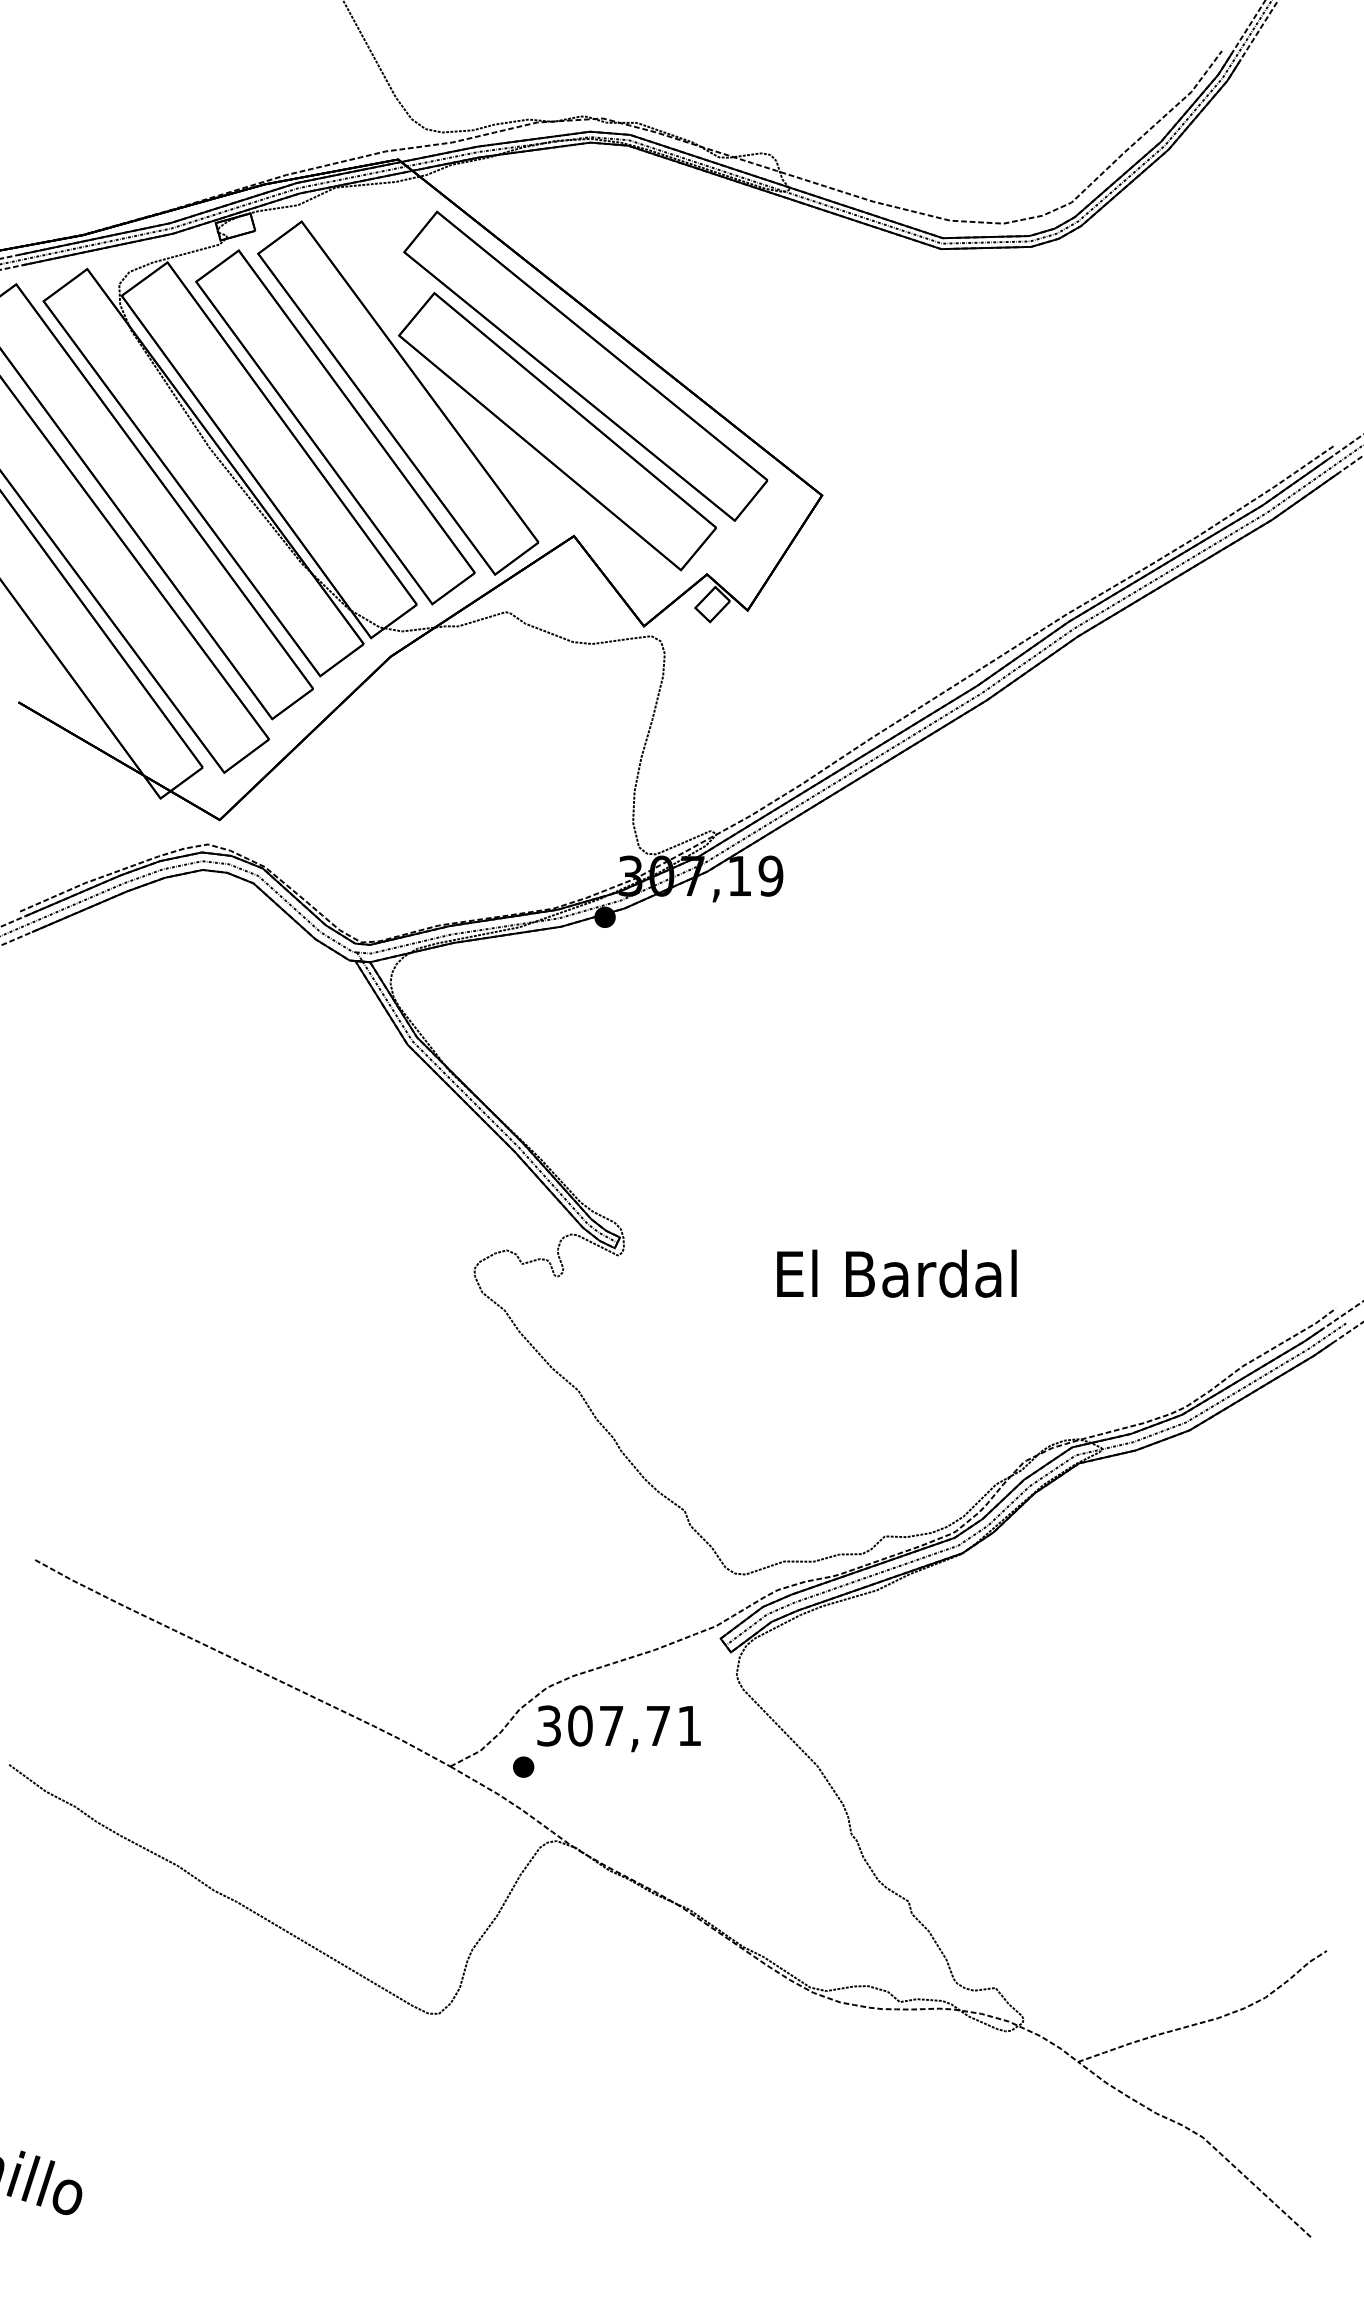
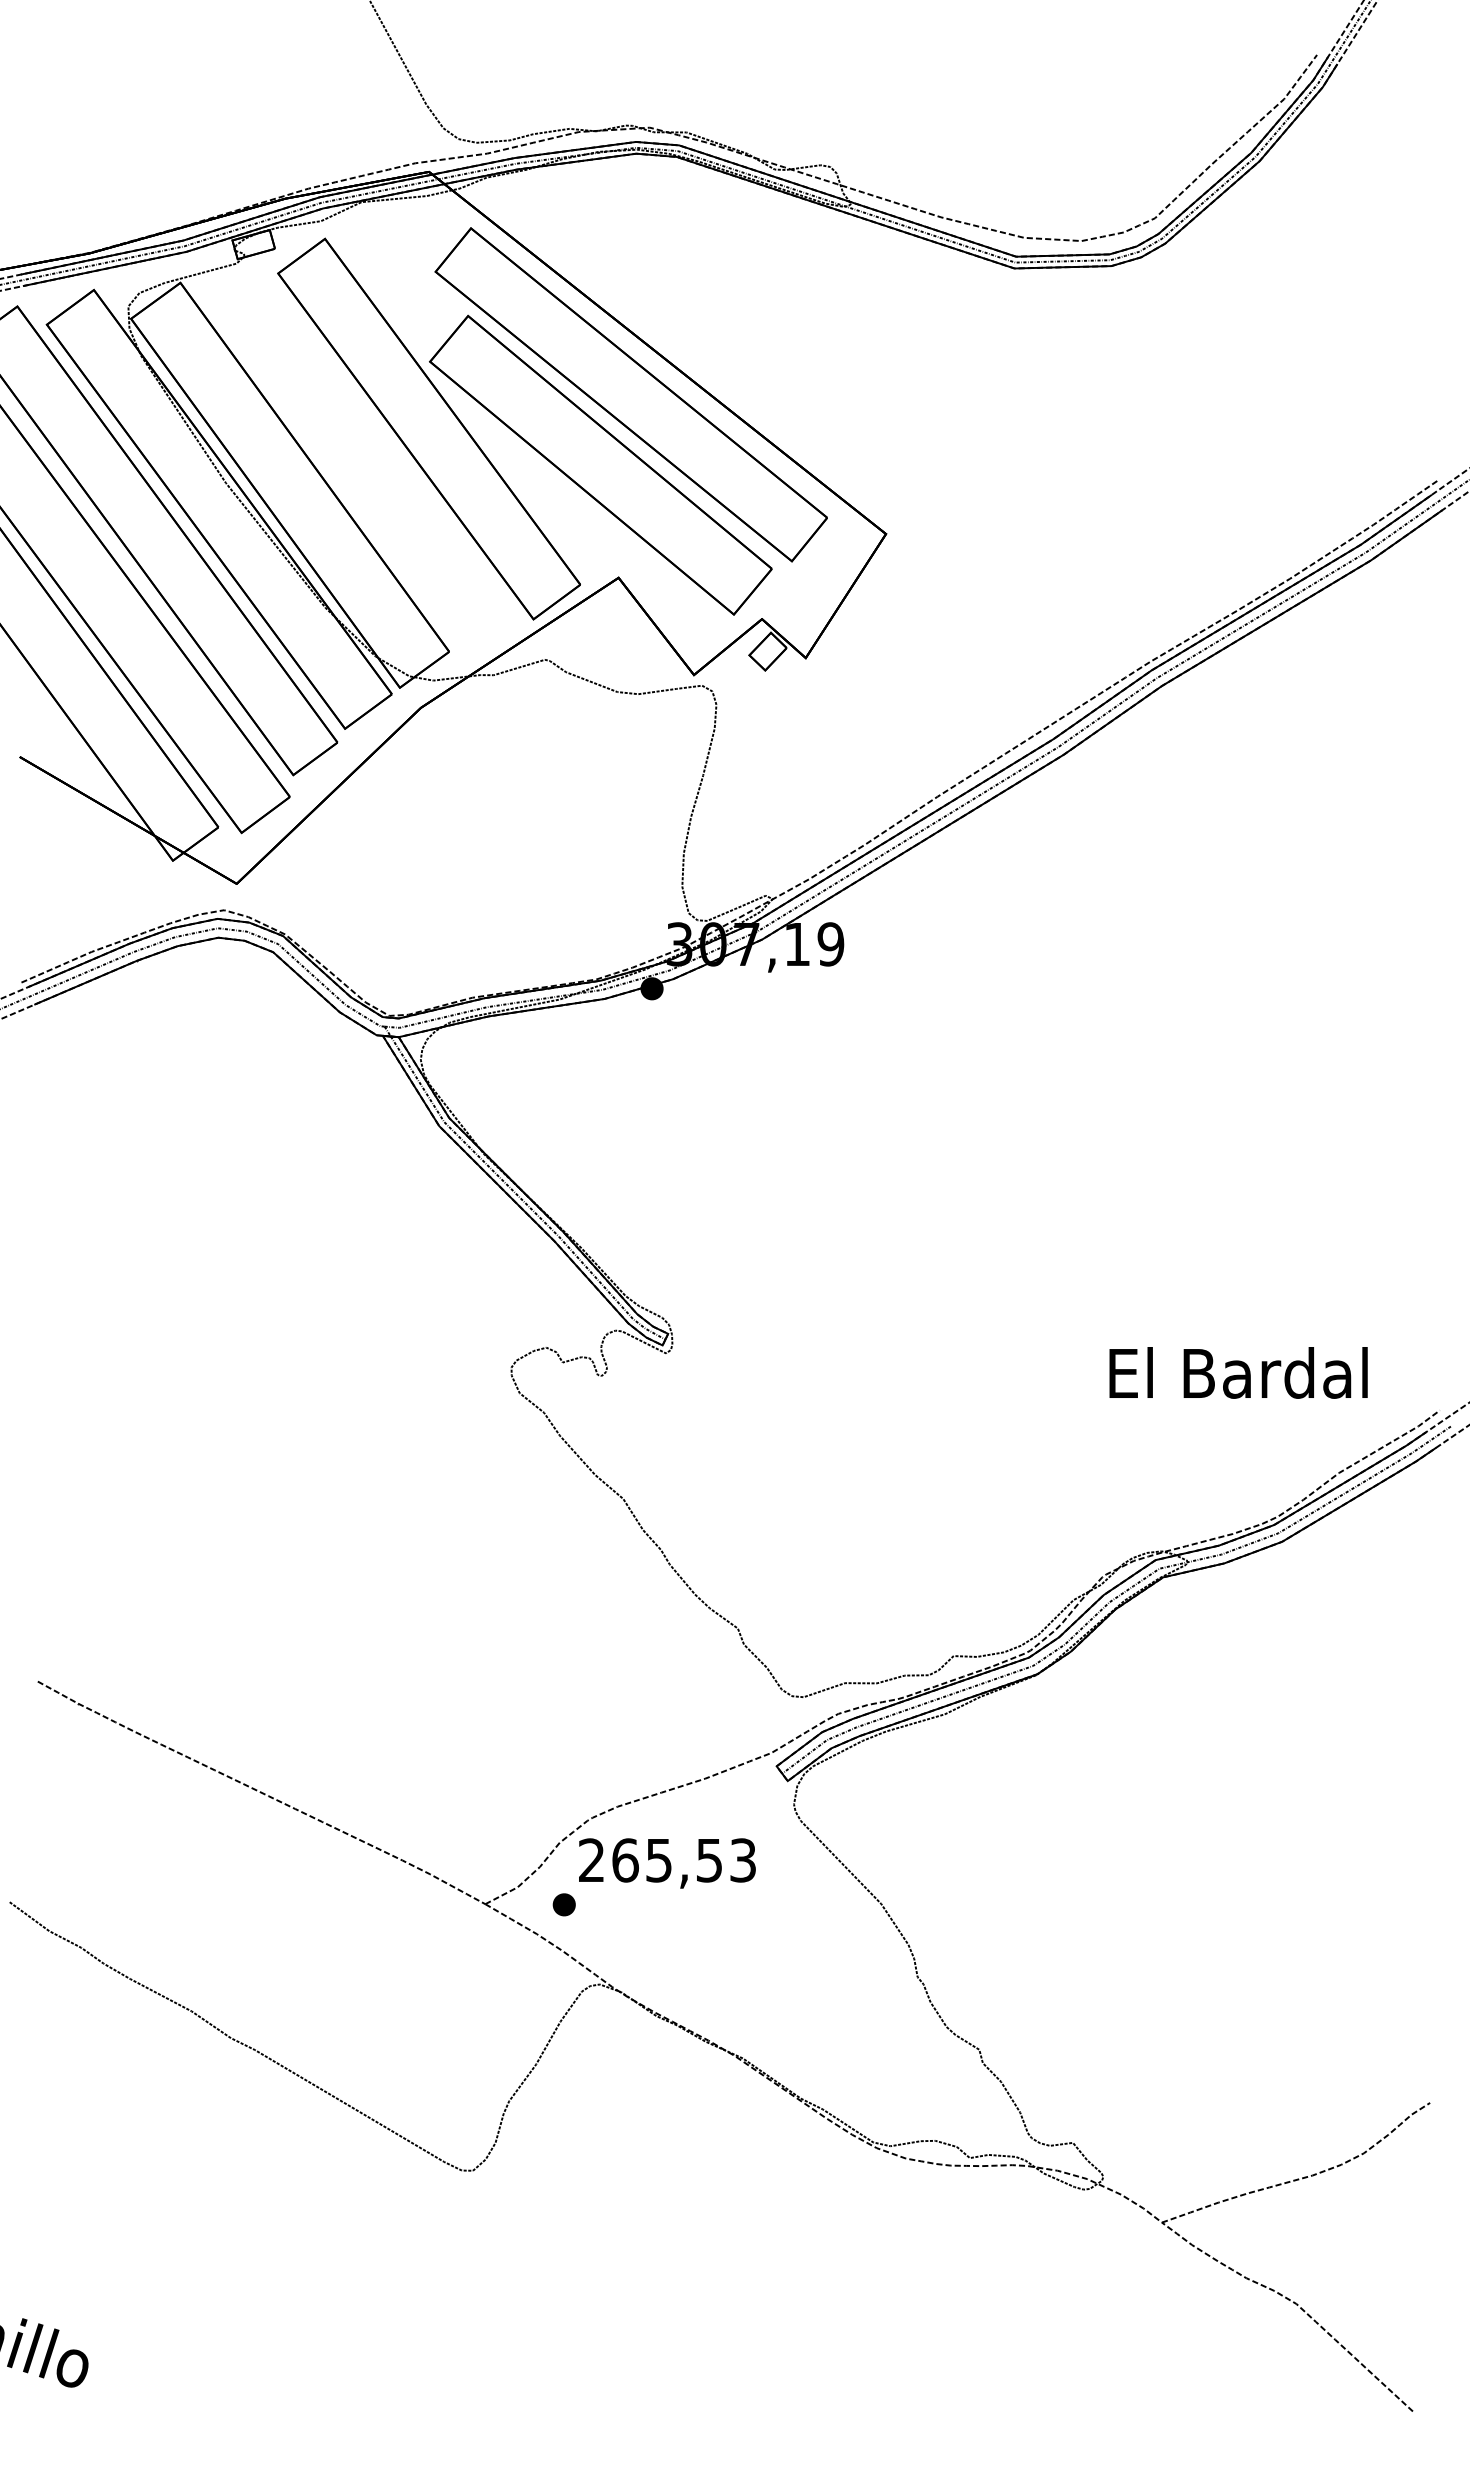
part: (335, 427) -> (361, 460), removed
text: (896, 1273) -> (1238, 1372), moved
text: (619, 1726) -> (667, 1860), 307,71 -> 265,53

